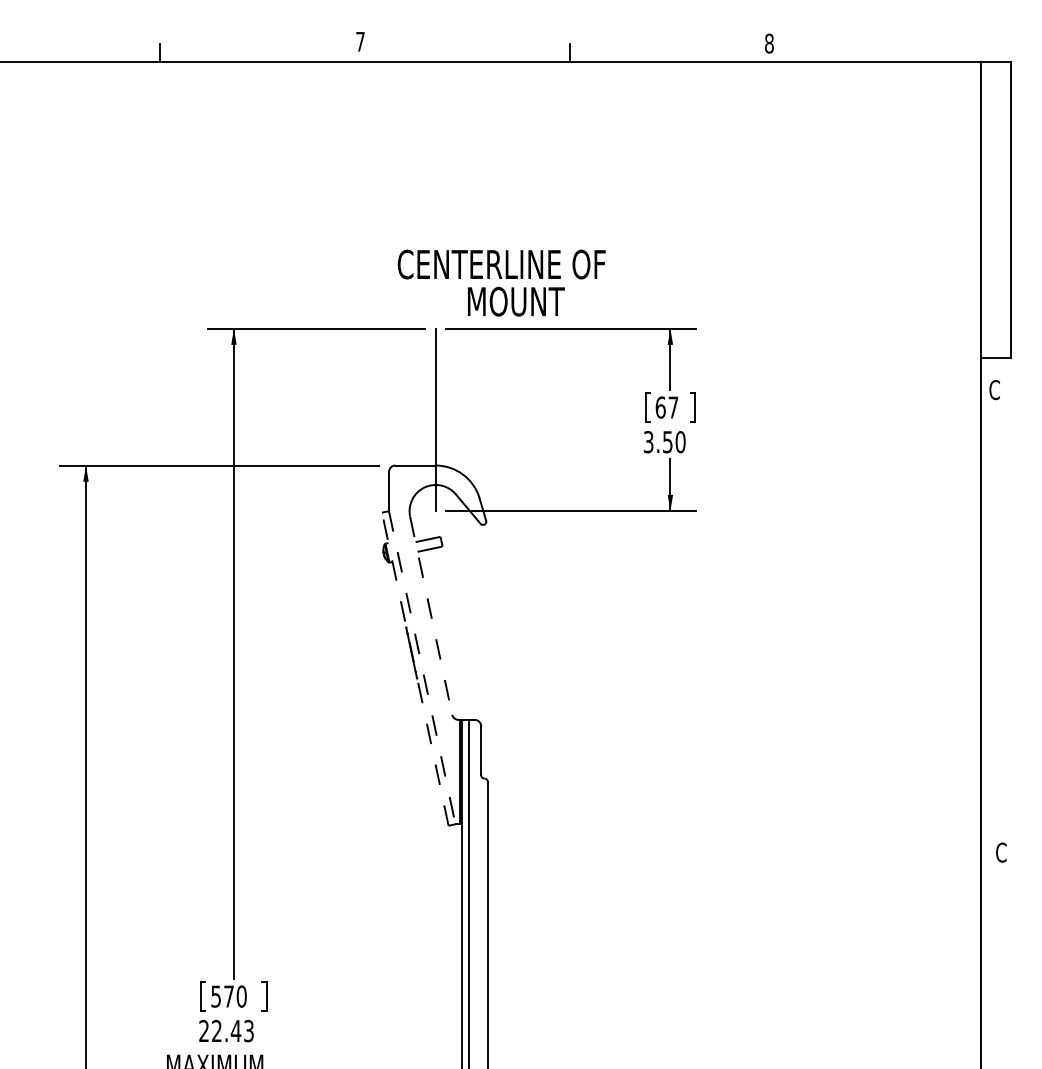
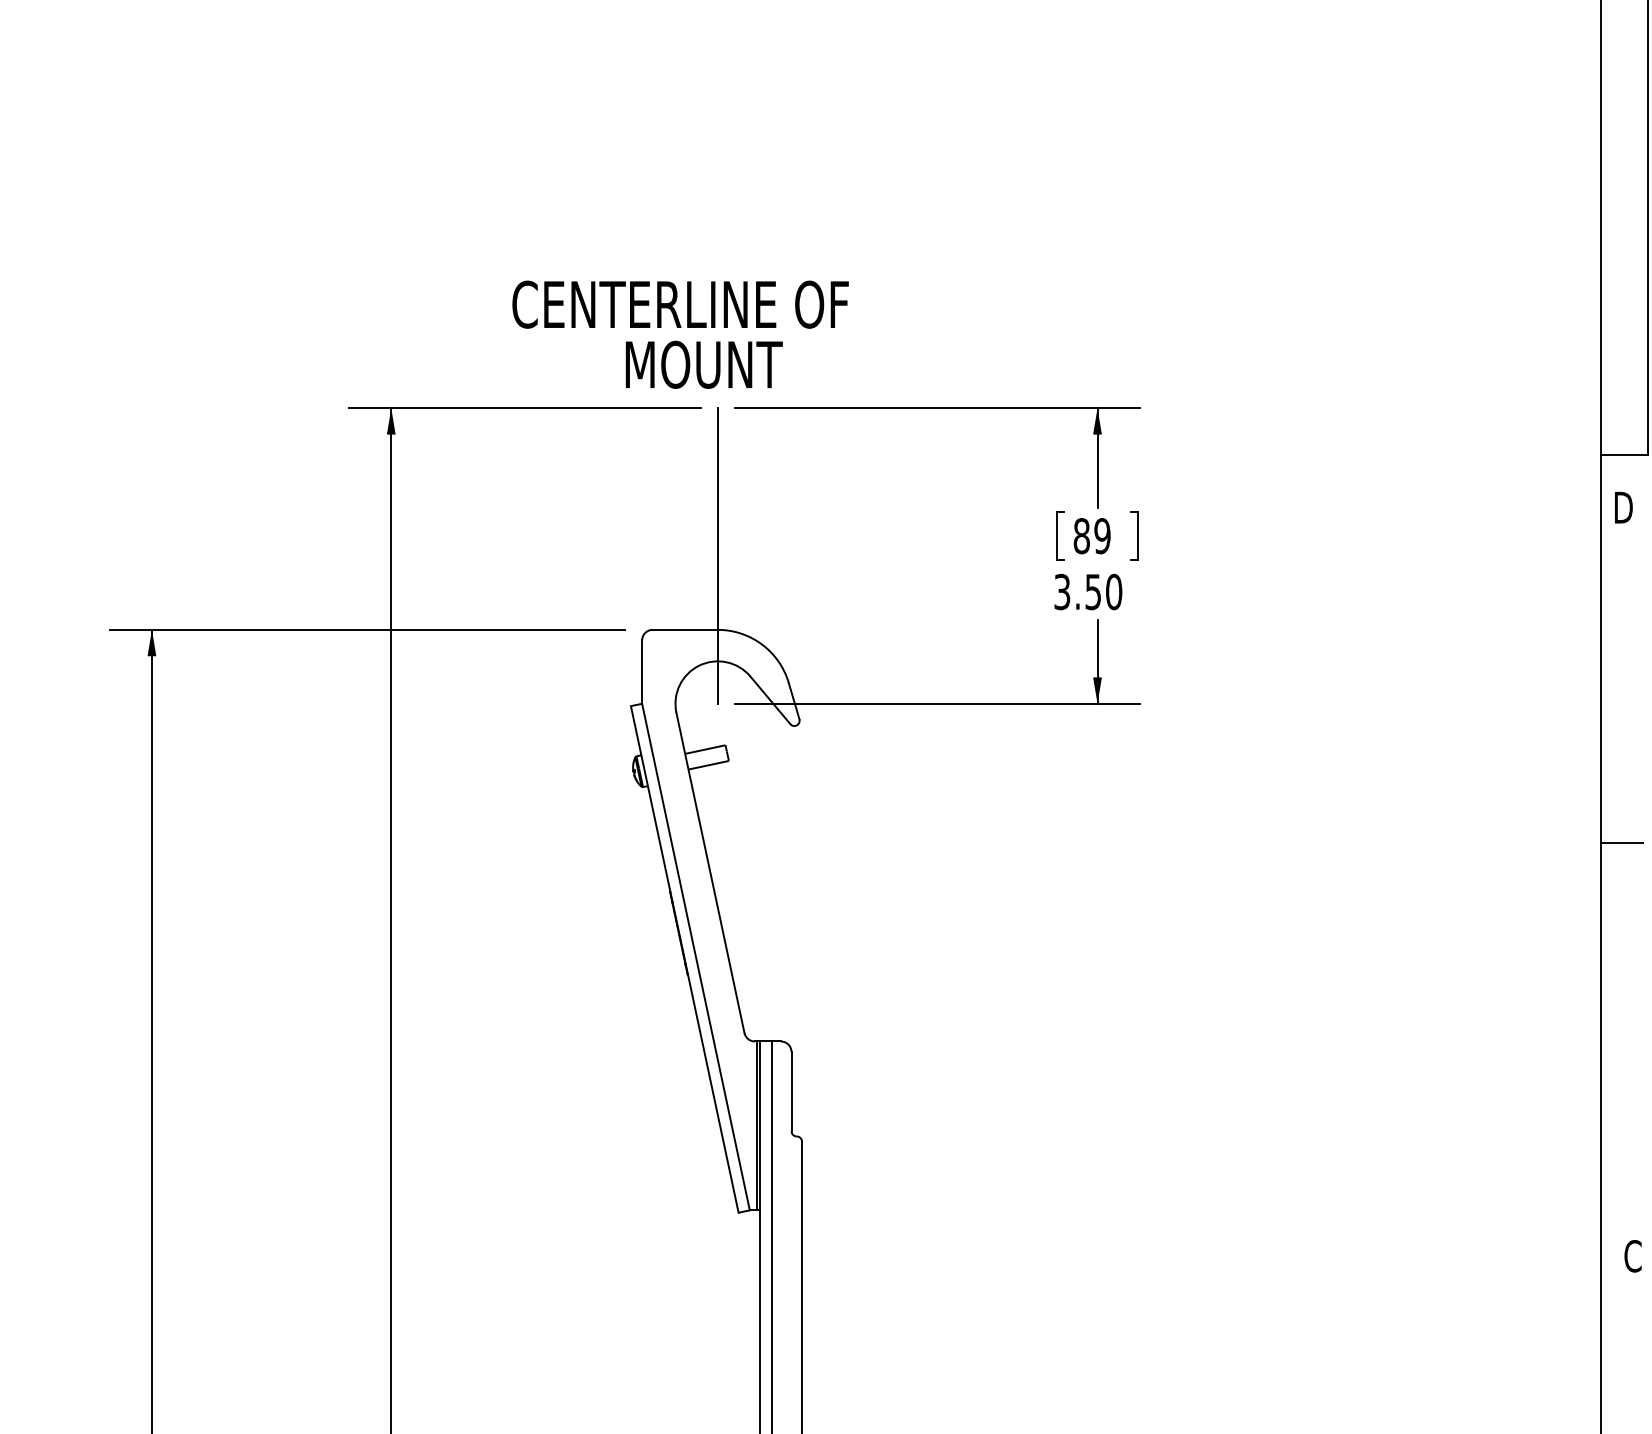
text: (501, 282) -> (680, 333), moved
text: (995, 390) -> (1623, 508), C -> D
text: (666, 407) -> (1091, 535), 67 -> 89
line: (994, 597) -> (1621, 843), added
line: (431, 616) -> (710, 874), dashed -> solid
line: (415, 668) -> (685, 958), dashed -> solid
line: (422, 668) -> (696, 958), dashed -> solid

